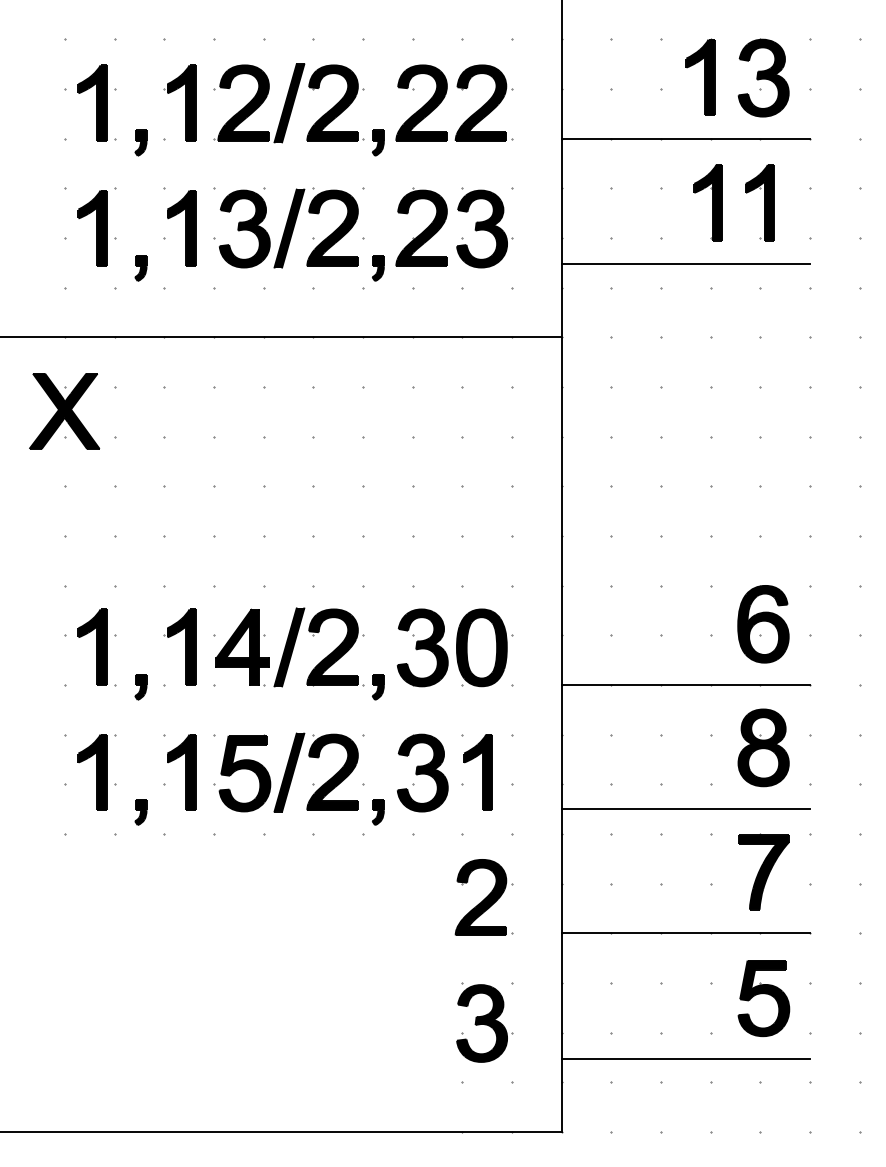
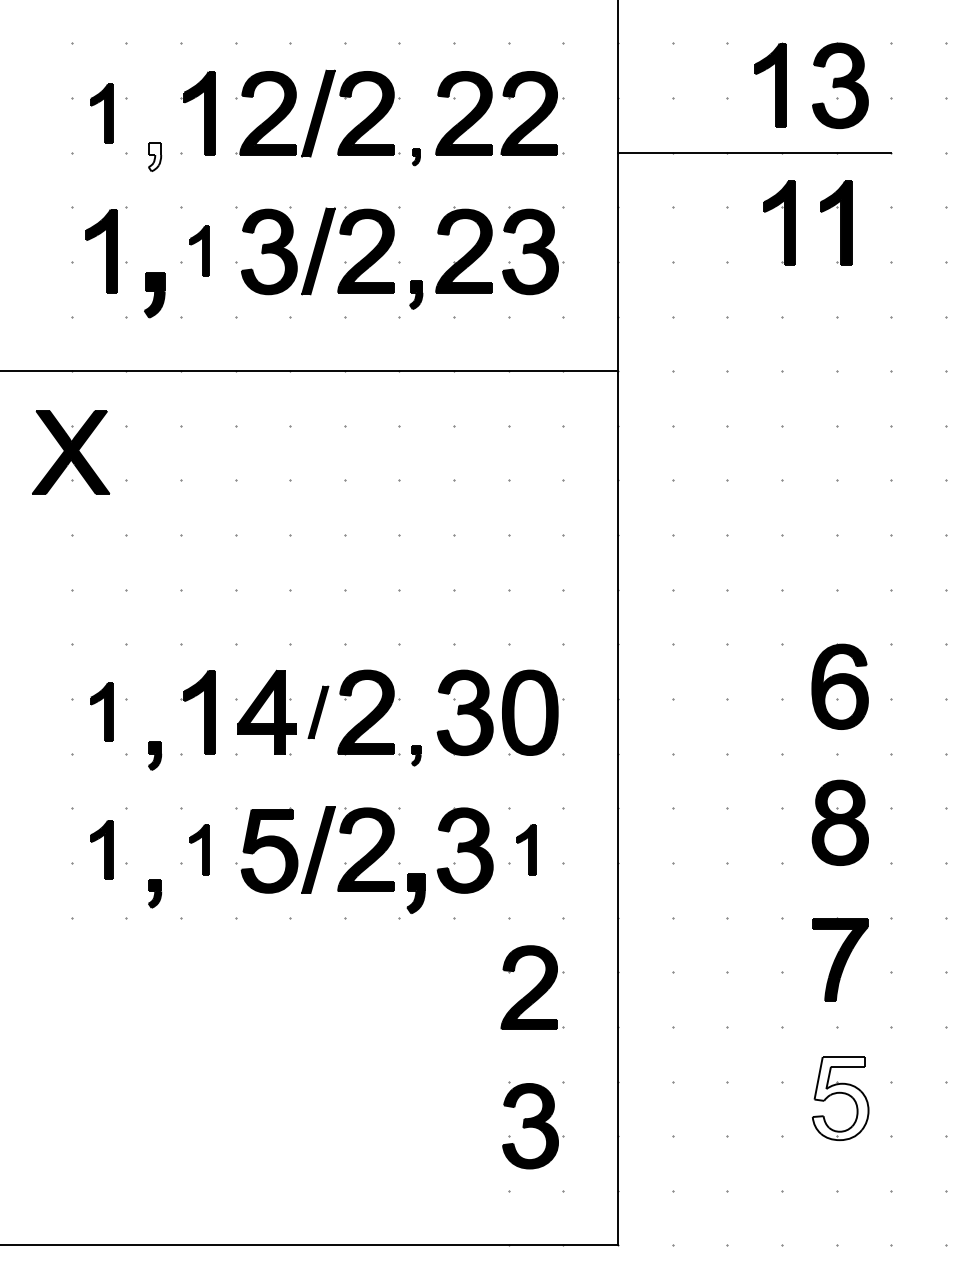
part: (92, 103) -> (101, 113), size x0.7
part: (378, 142) -> (416, 156), size x0.6
fill: (140, 143) -> (154, 157), removed
part: (181, 228) -> (199, 251), size x0.6
line: (685, 264) -> (754, 290), removed
part: (141, 267) -> (155, 294), size x1.6
part: (92, 647) -> (101, 712), size x0.7
part: (289, 647) -> (318, 712), size x0.6
line: (685, 684) -> (754, 753), removed
part: (378, 686) -> (416, 755), size x0.7
part: (92, 772) -> (101, 849), size x0.7
part: (181, 772) -> (199, 849), size x0.6
part: (478, 772) -> (526, 849), size x0.6
line: (685, 808) -> (754, 889), removed
part: (378, 812) -> (416, 893), size x1.4
line: (685, 932) -> (754, 1026), removed
fill: (763, 998) -> (840, 1098), removed
line: (685, 1058) -> (754, 1164), removed

